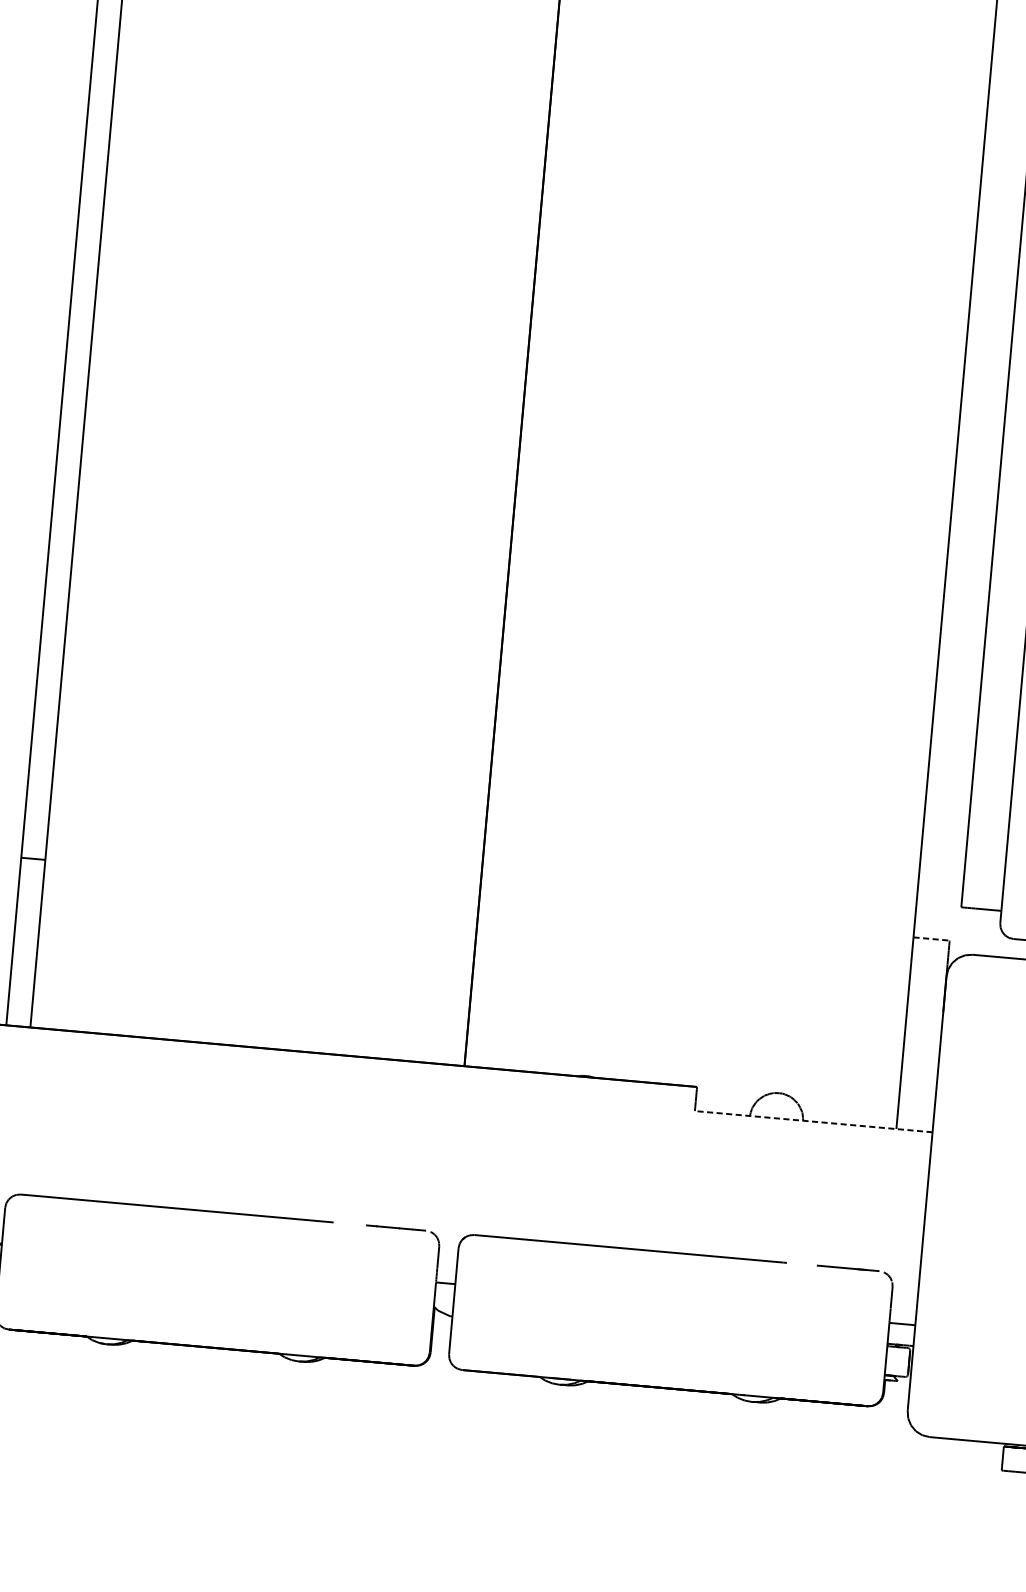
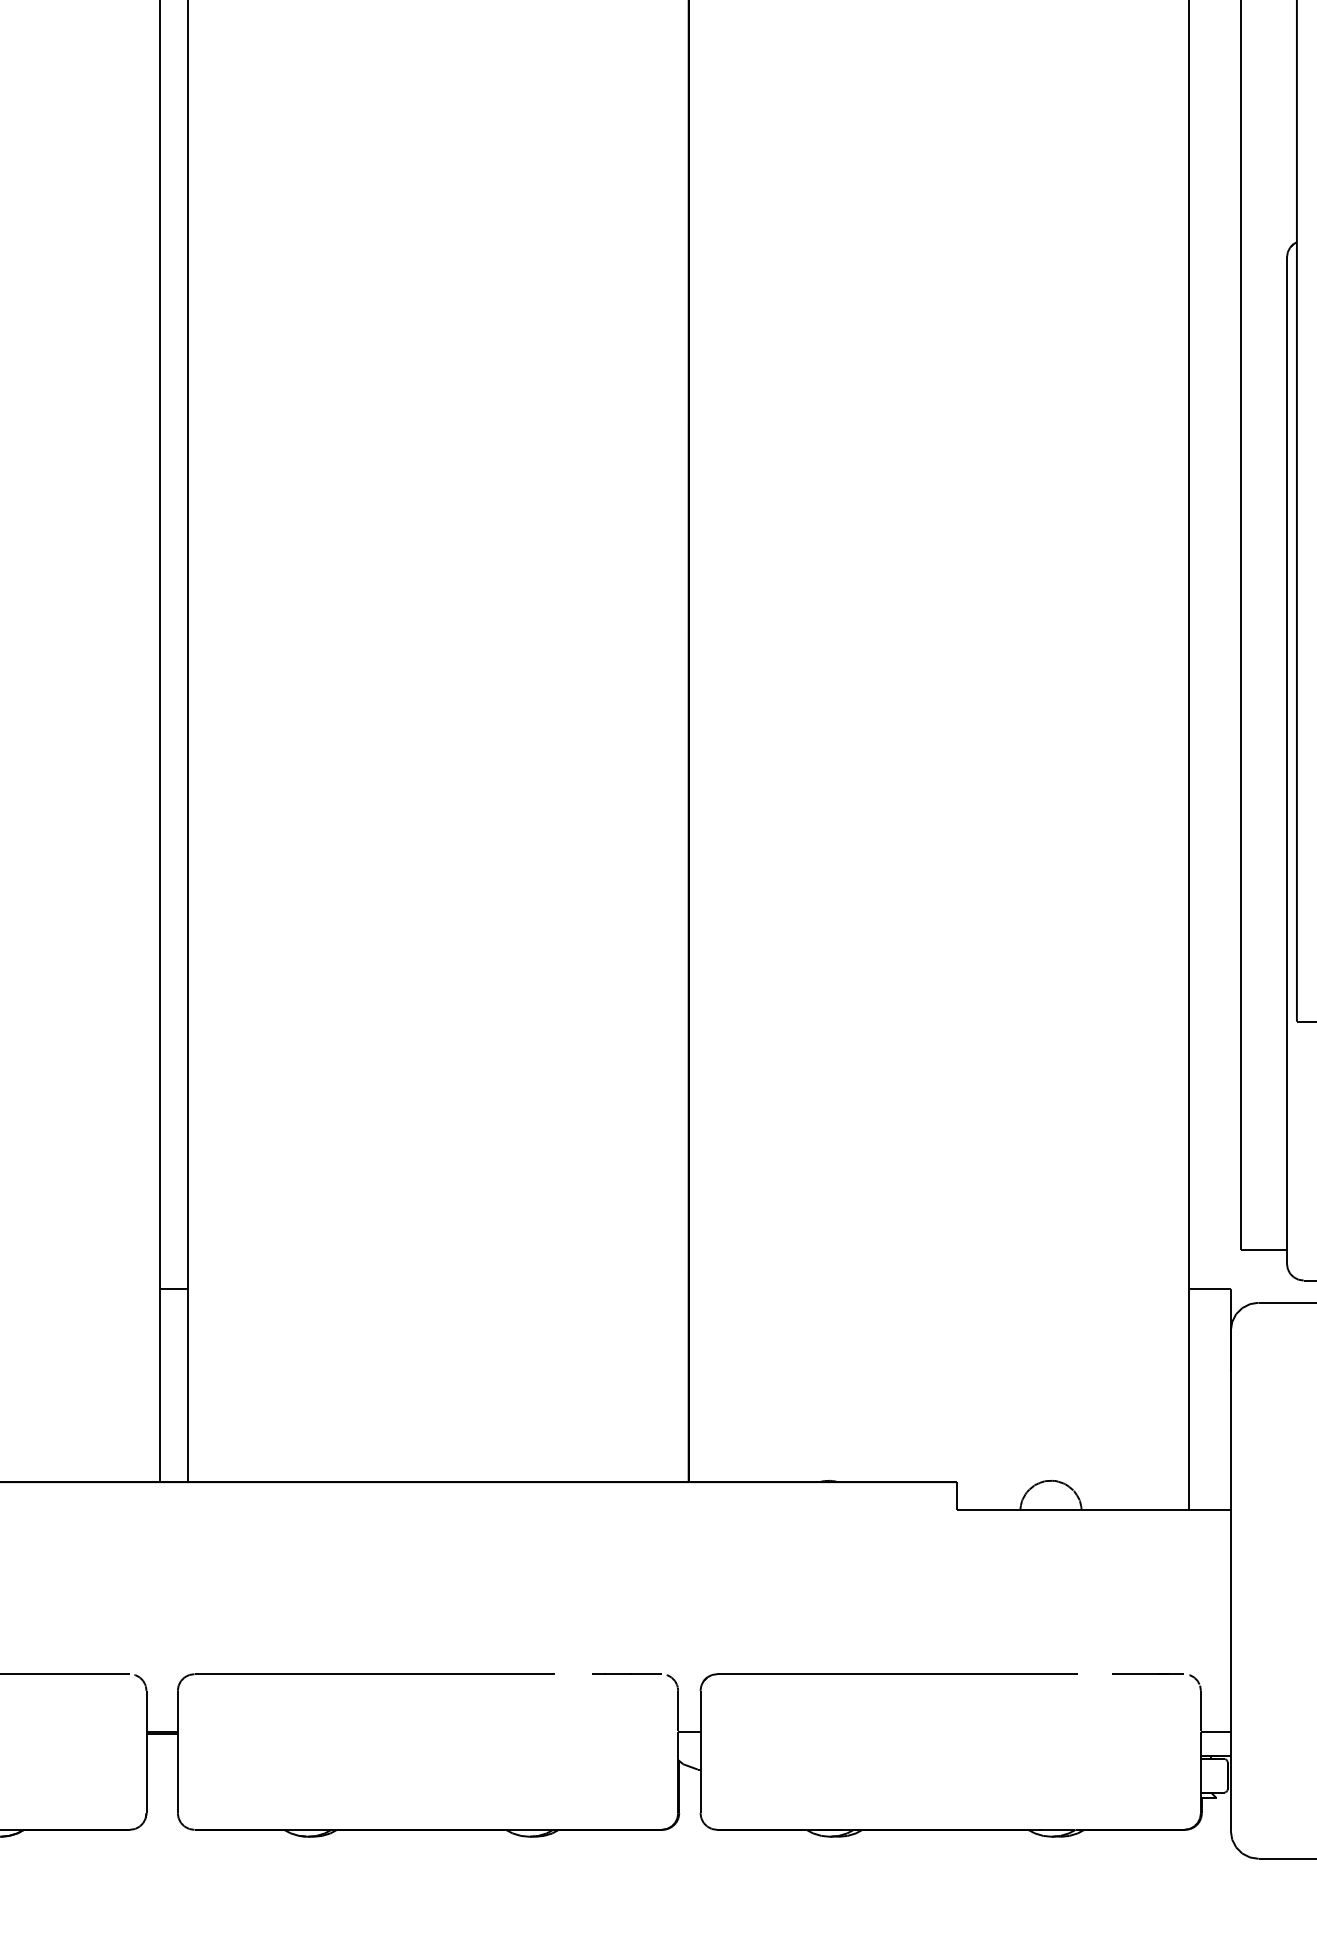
line: (932, 938) -> (1210, 1288), dashed -> solid
line: (813, 1121) -> (1093, 1509), dashed -> solid

